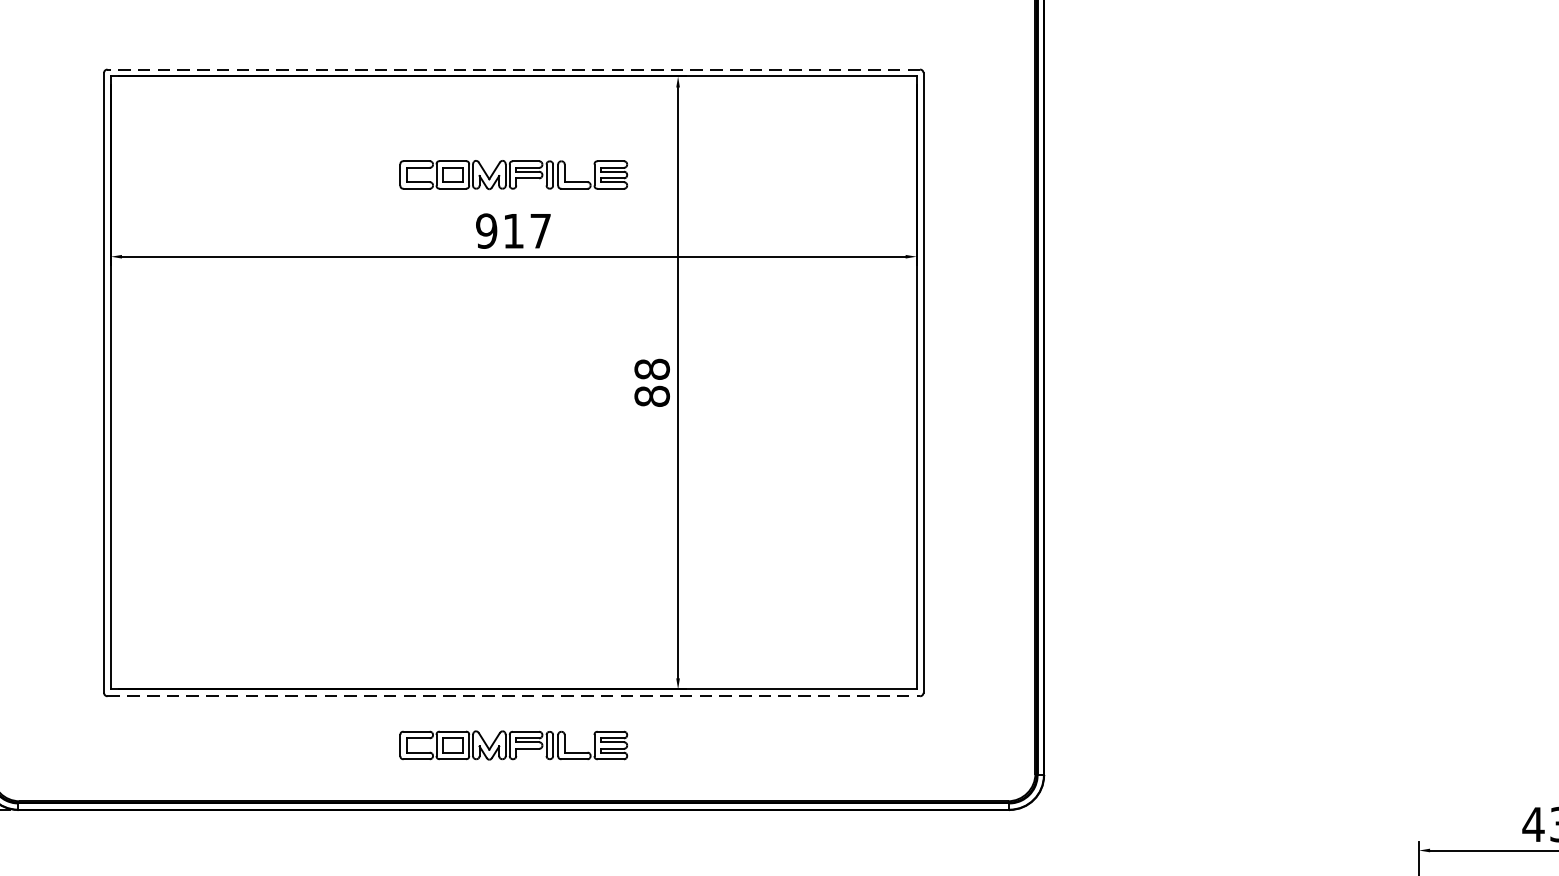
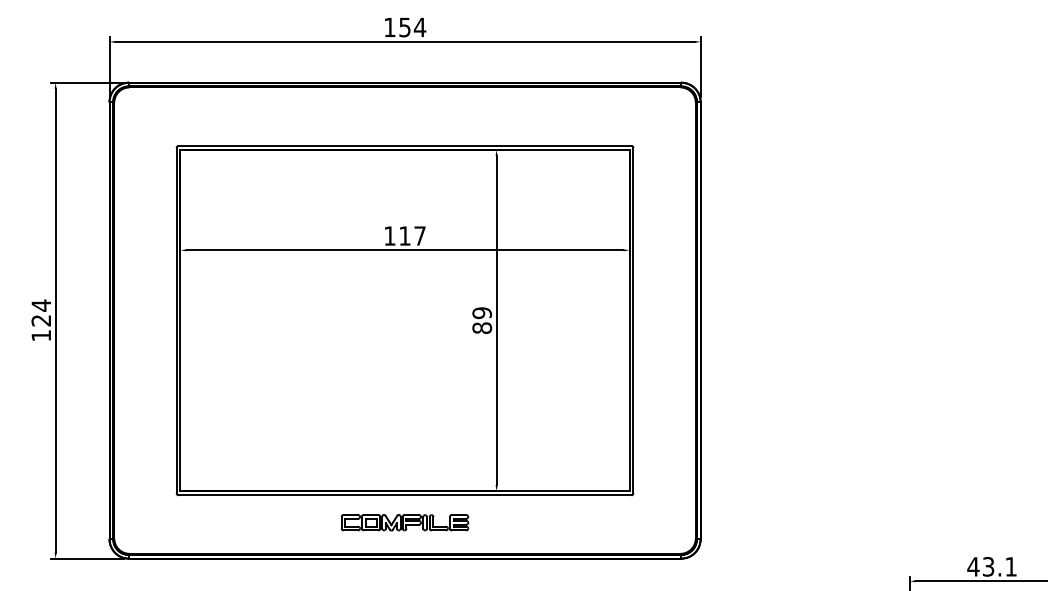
line: (512, 68) -> (404, 145), dashed -> solid
part: (514, 174) -> (405, 204), removed
text: (485, 230) -> (389, 235), 917 -> 117
text: (652, 370) -> (482, 313), 88 -> 89
line: (514, 696) -> (405, 495), dashed -> solid

